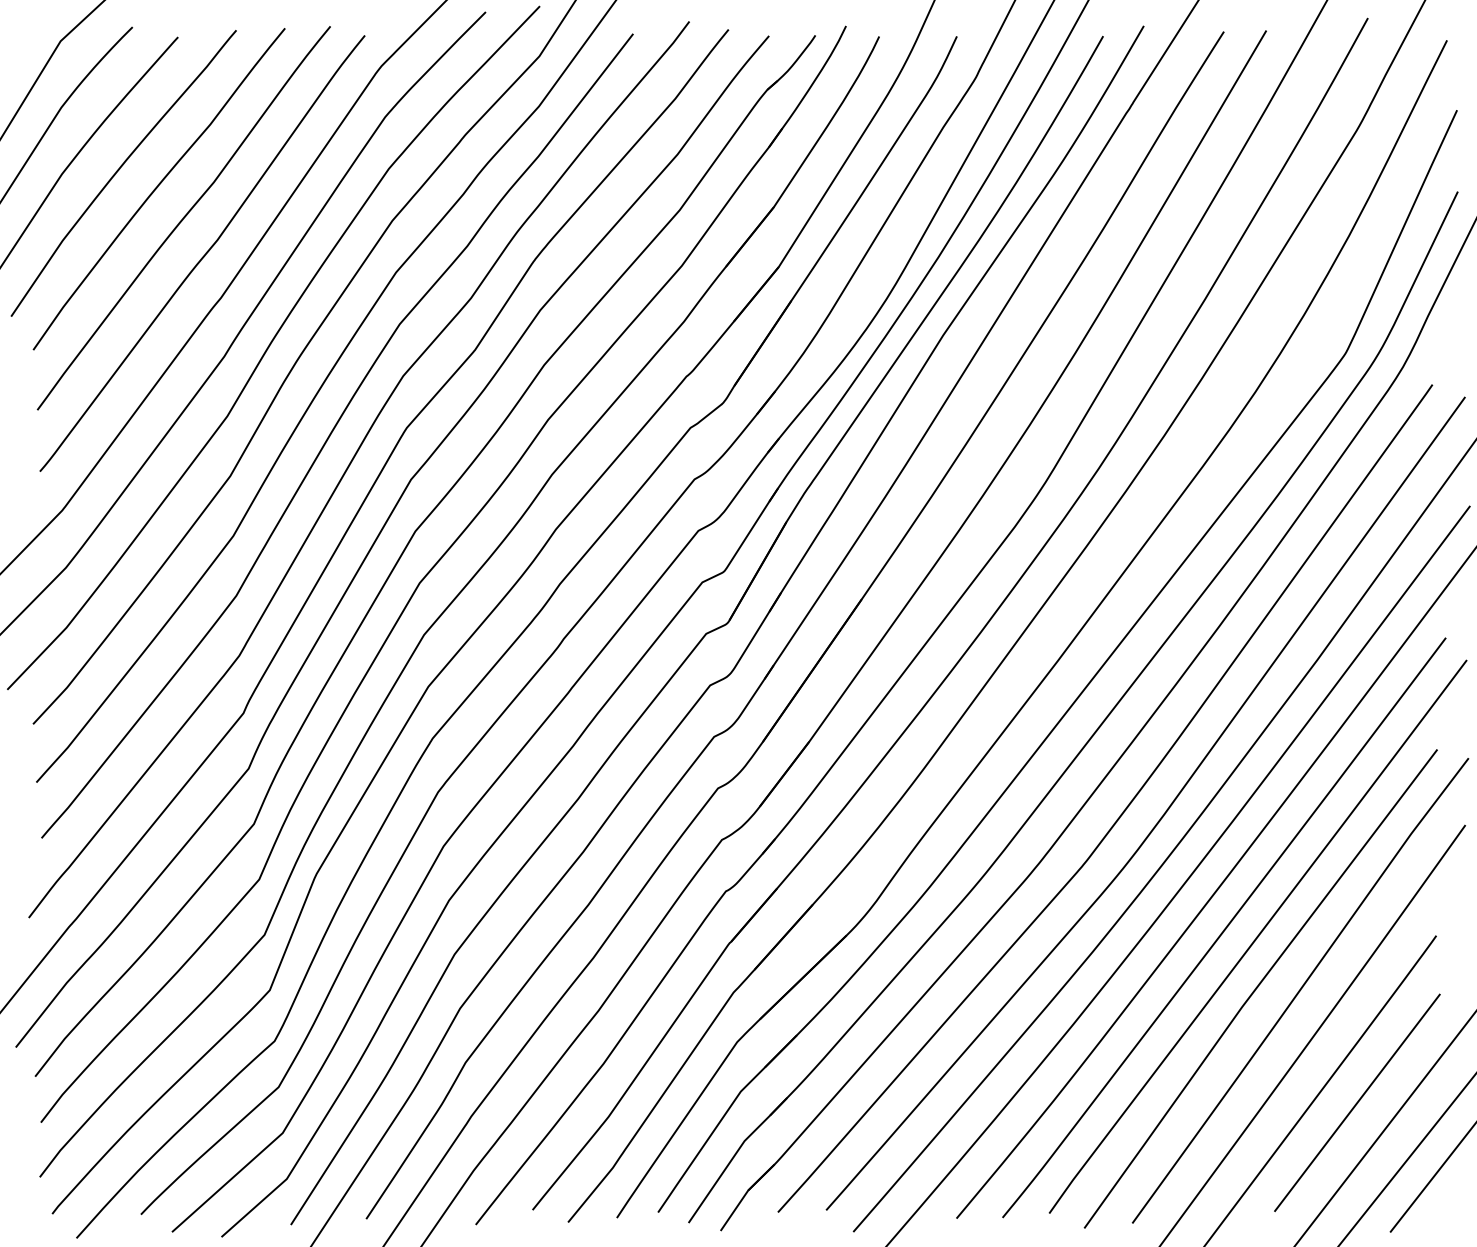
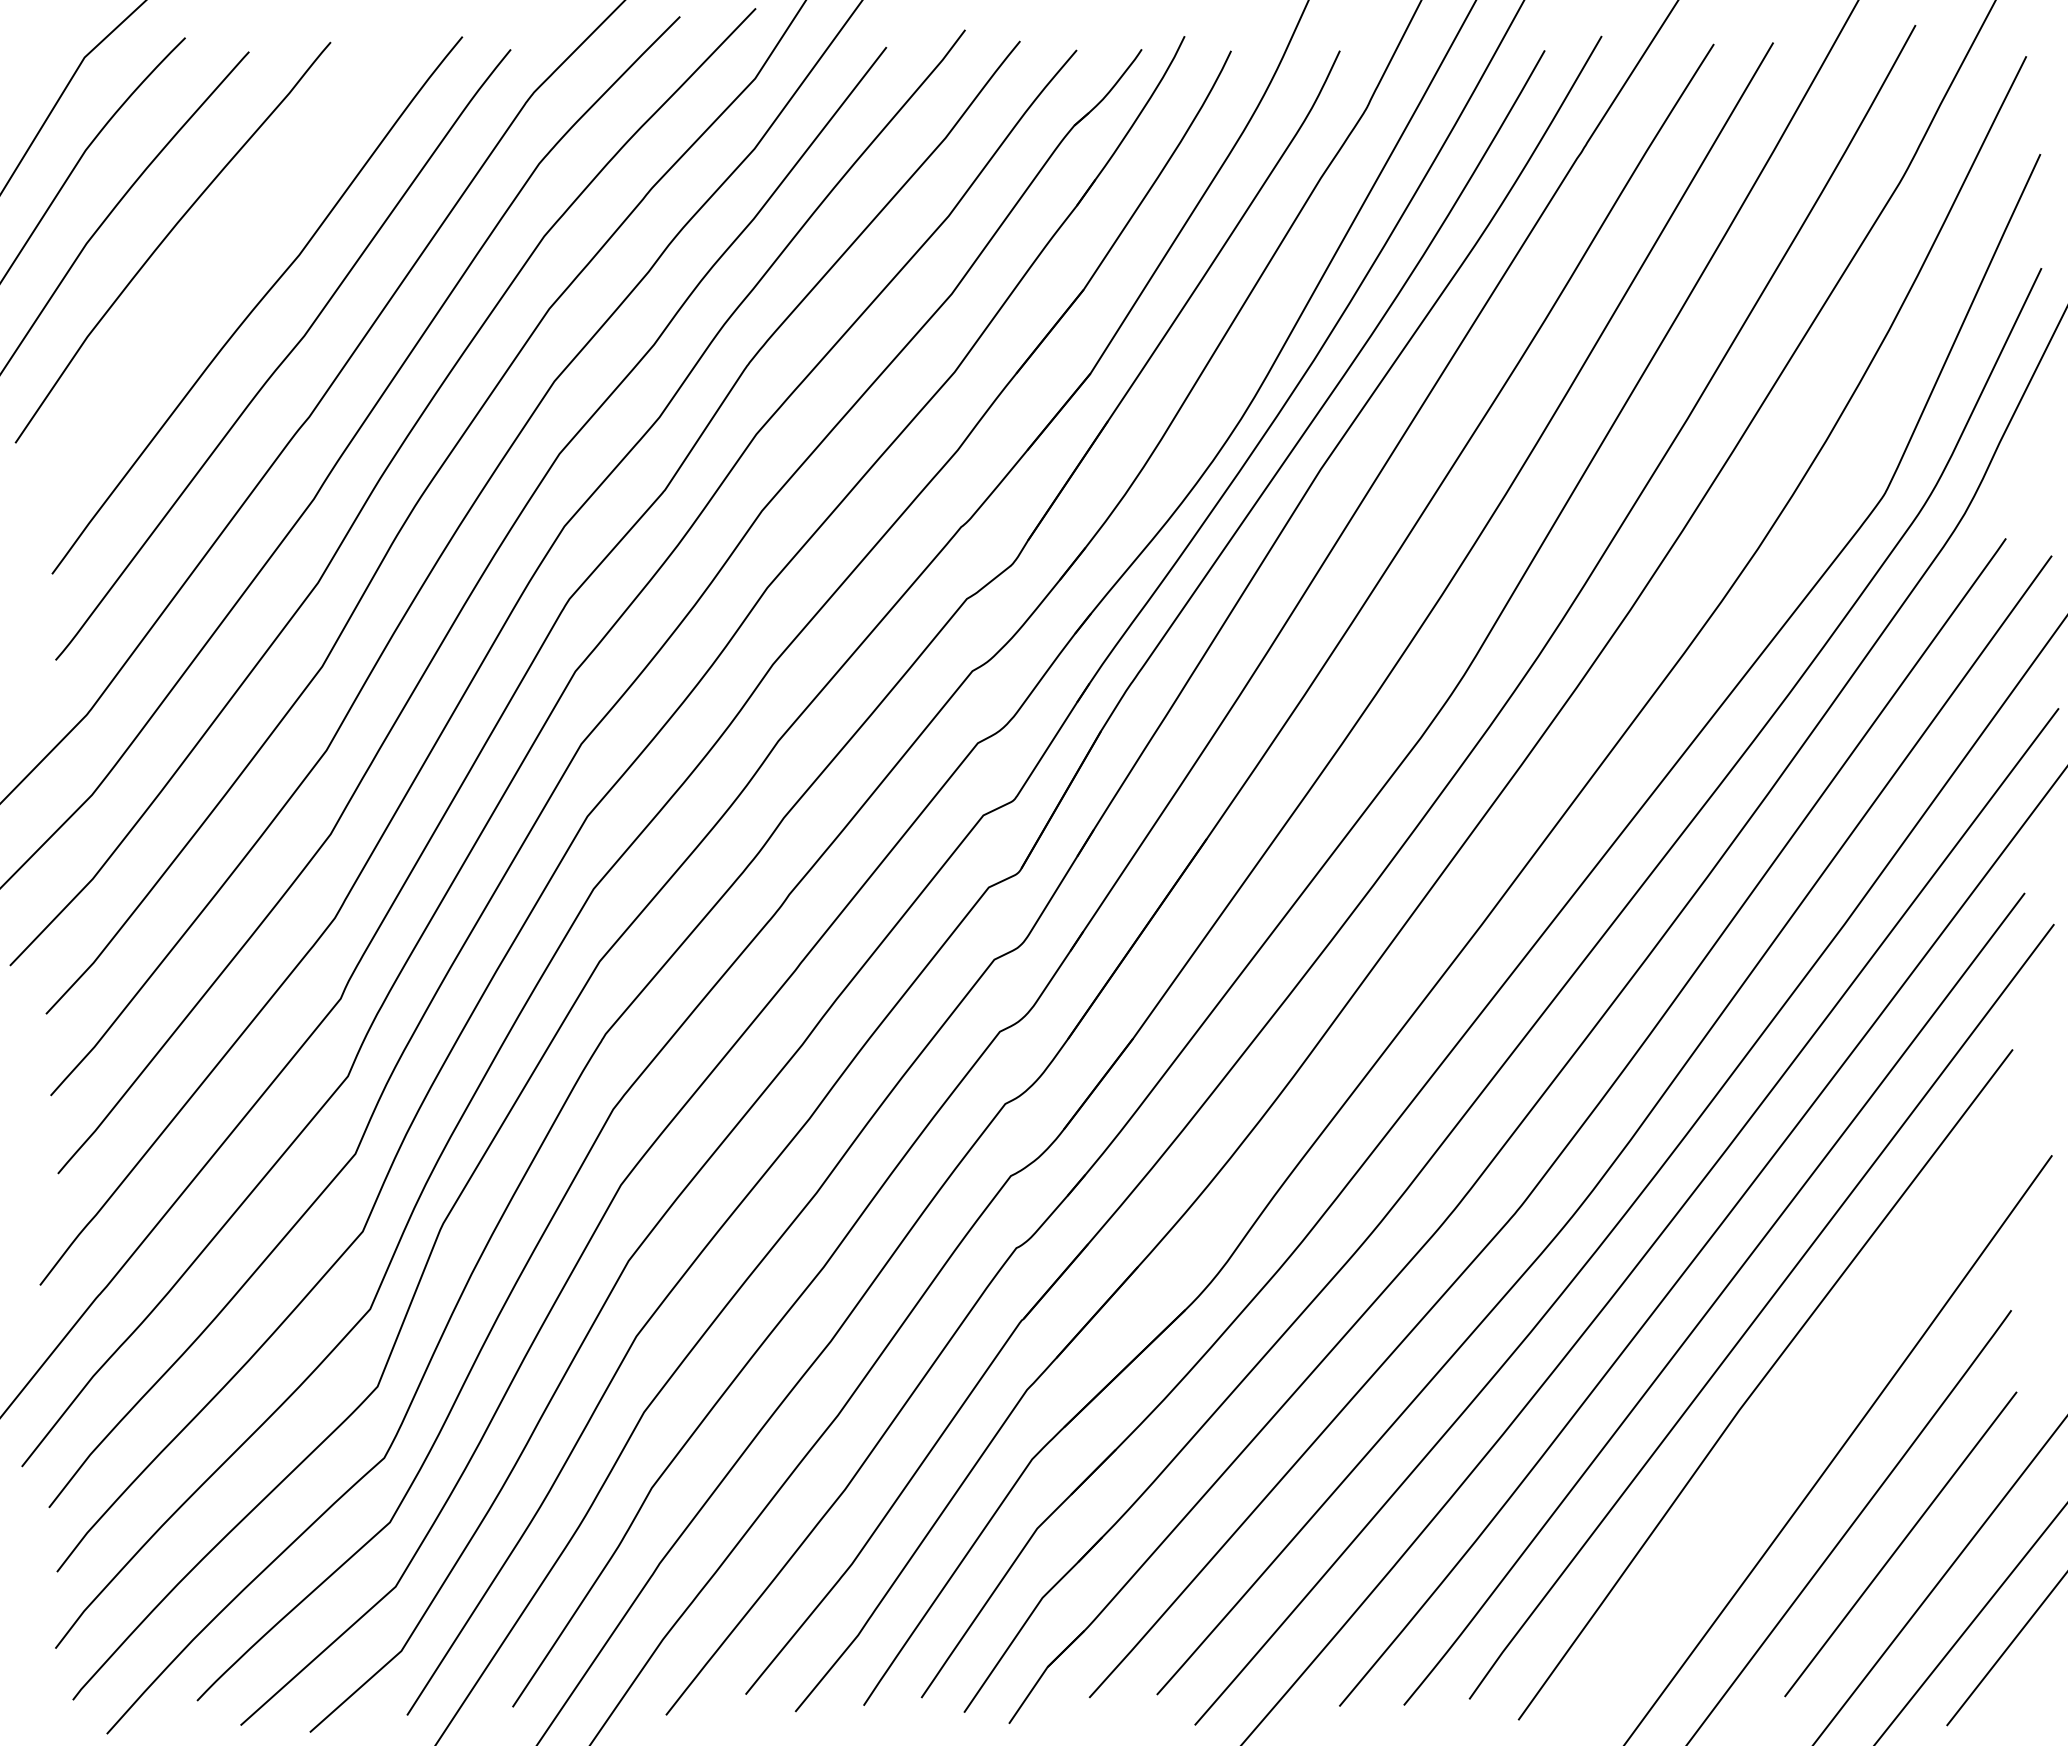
curve: (157, 187) -> (220, 262), removed
curve: (1300, 990) -> (1821, 1387), removed

